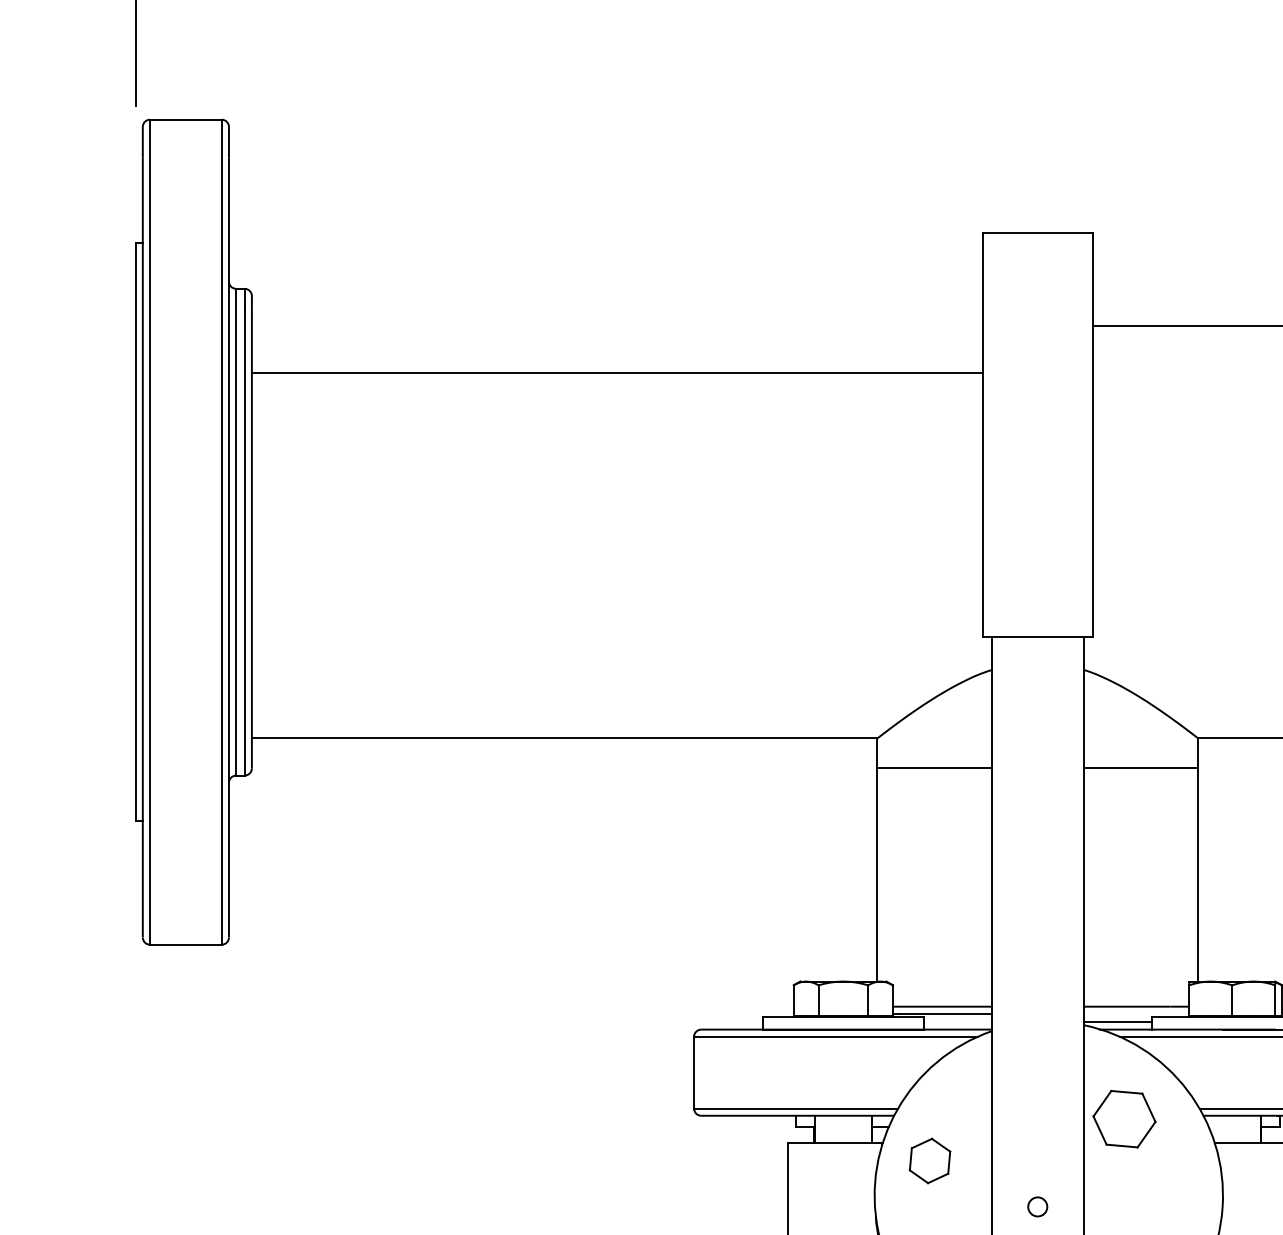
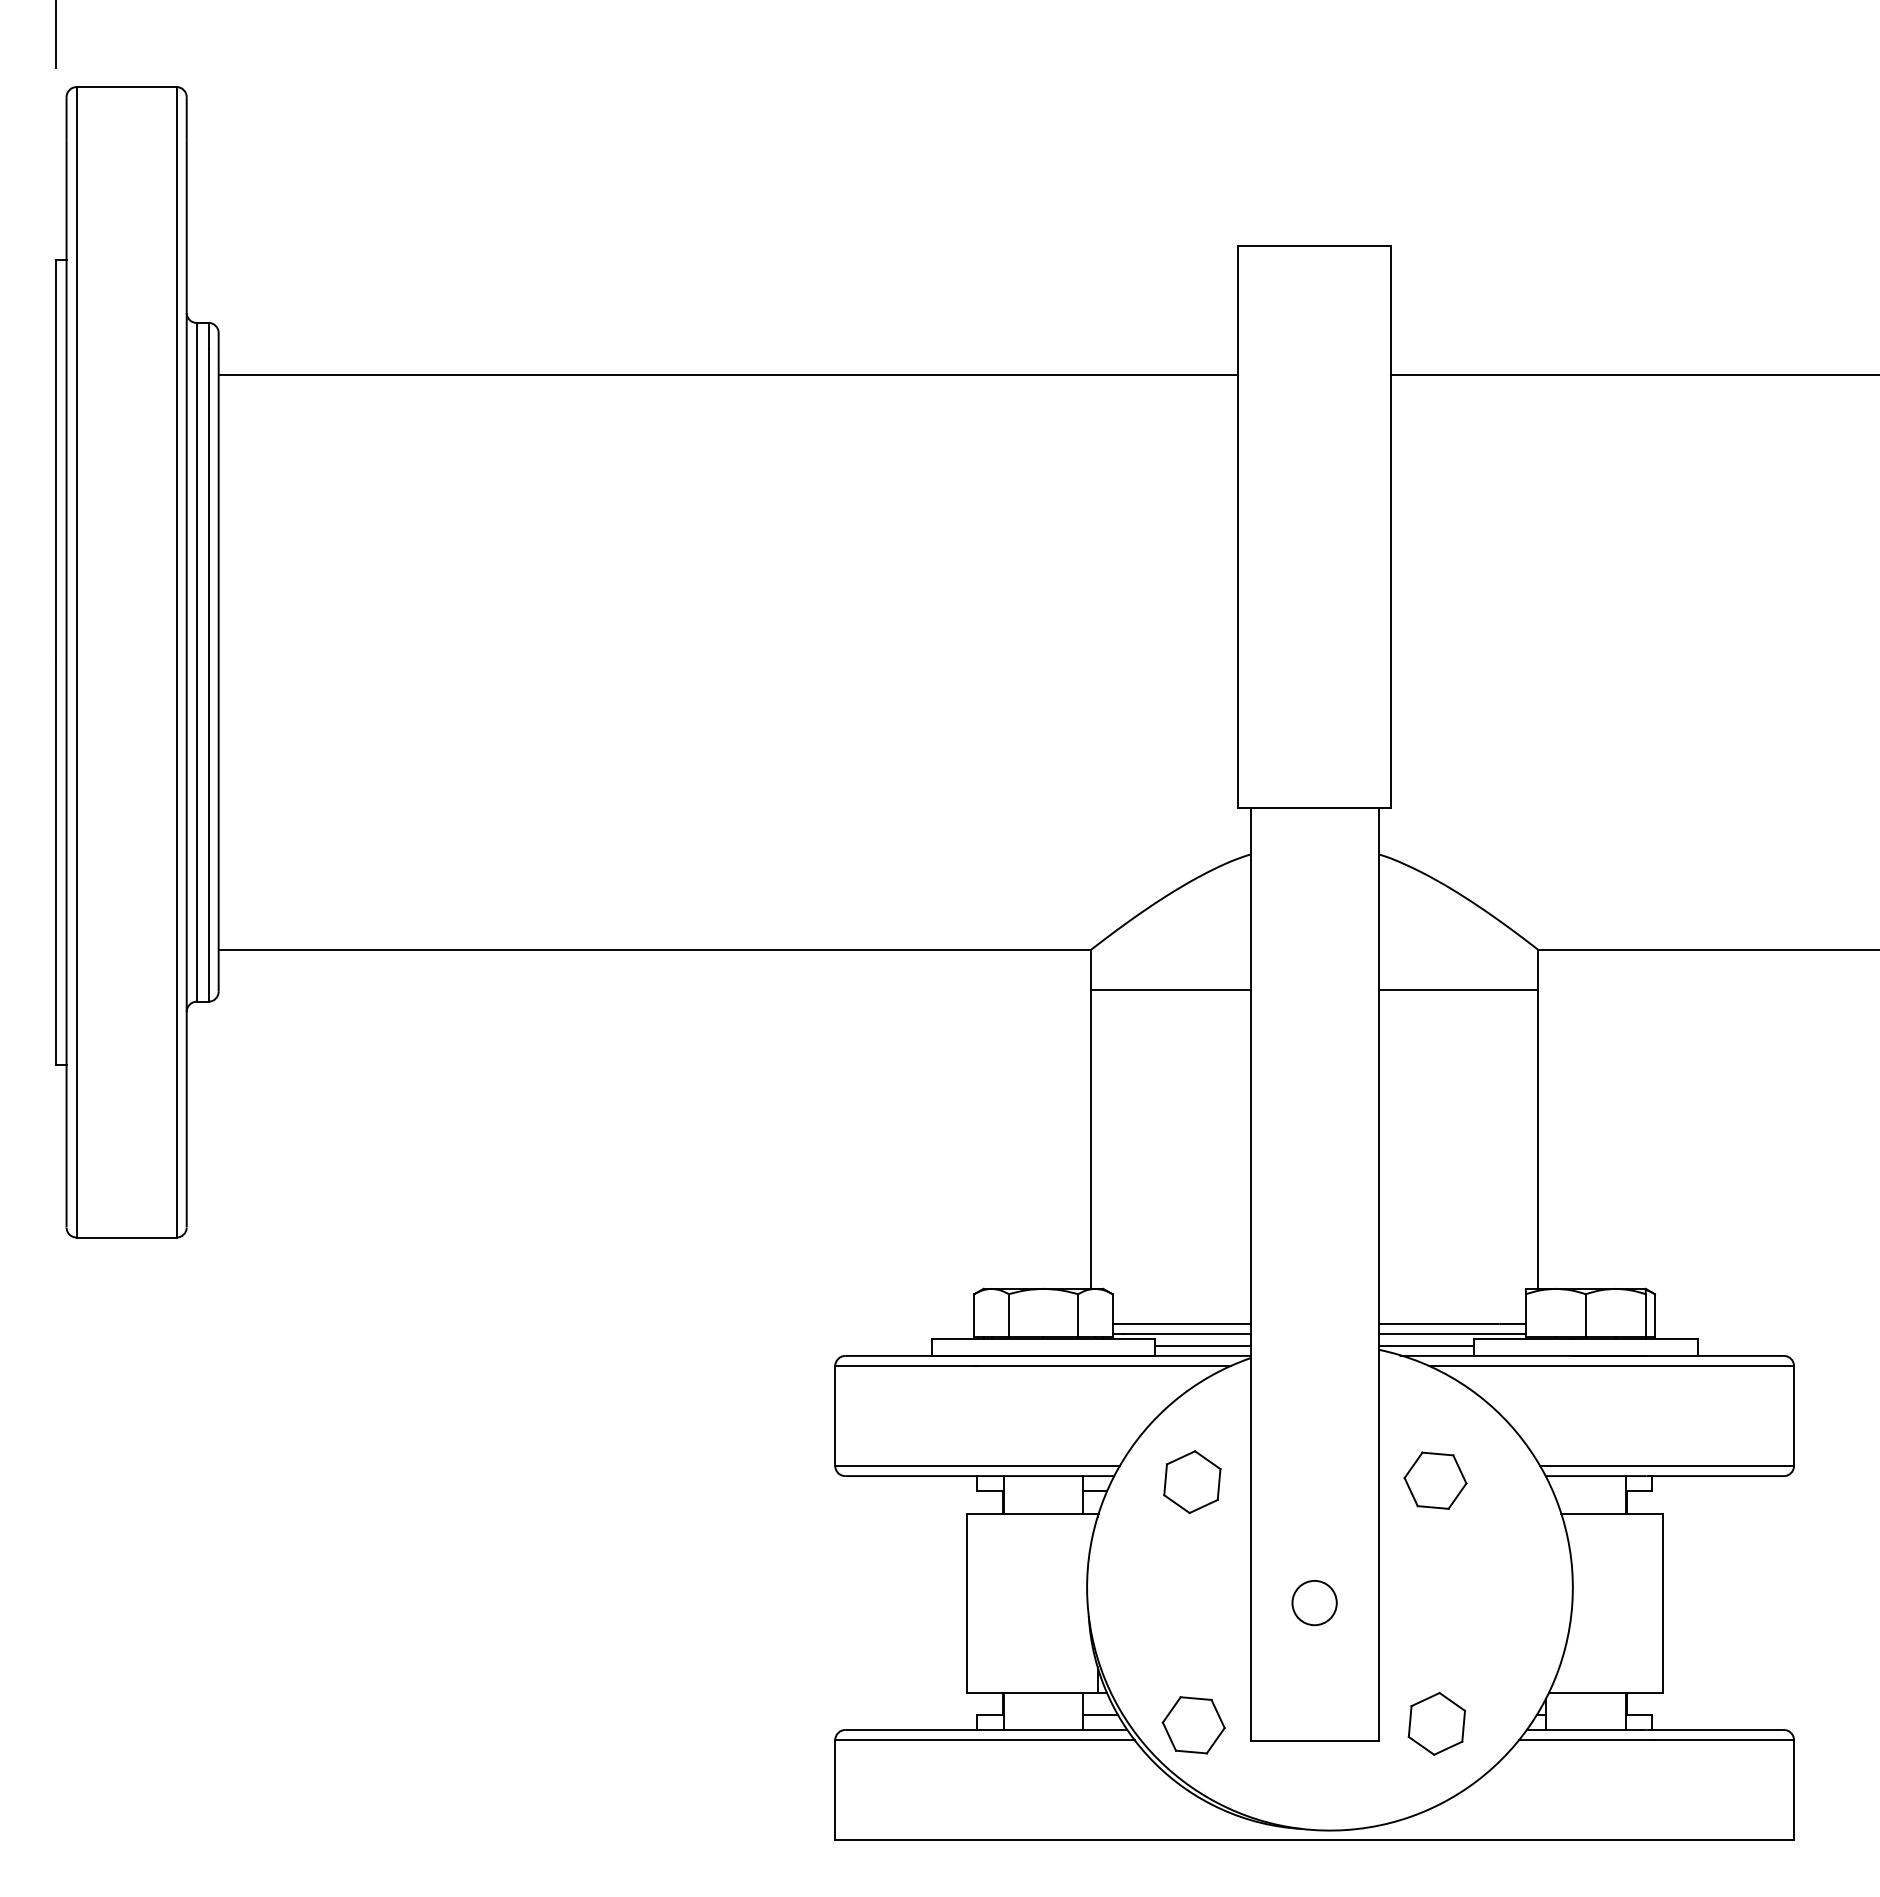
line: (616, 372) -> (727, 374), moved
line: (1135, 1014) -> (1451, 1334), added
line: (957, 1022) -> (1202, 1345), added
part: (1124, 1118) -> (1435, 1480), size x0.71
part: (930, 1161) -> (1192, 1482), moved
circle: (1037, 1207) -> (1314, 1603), size x1.67

